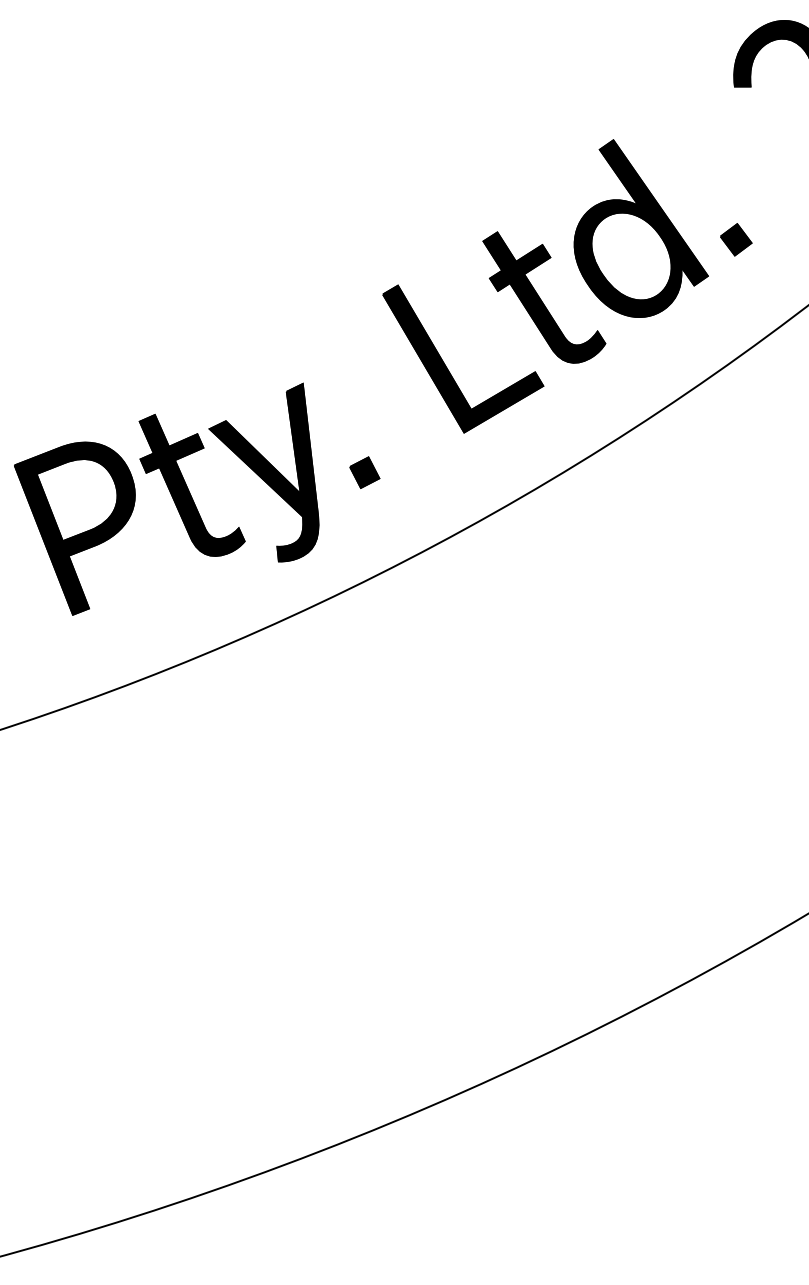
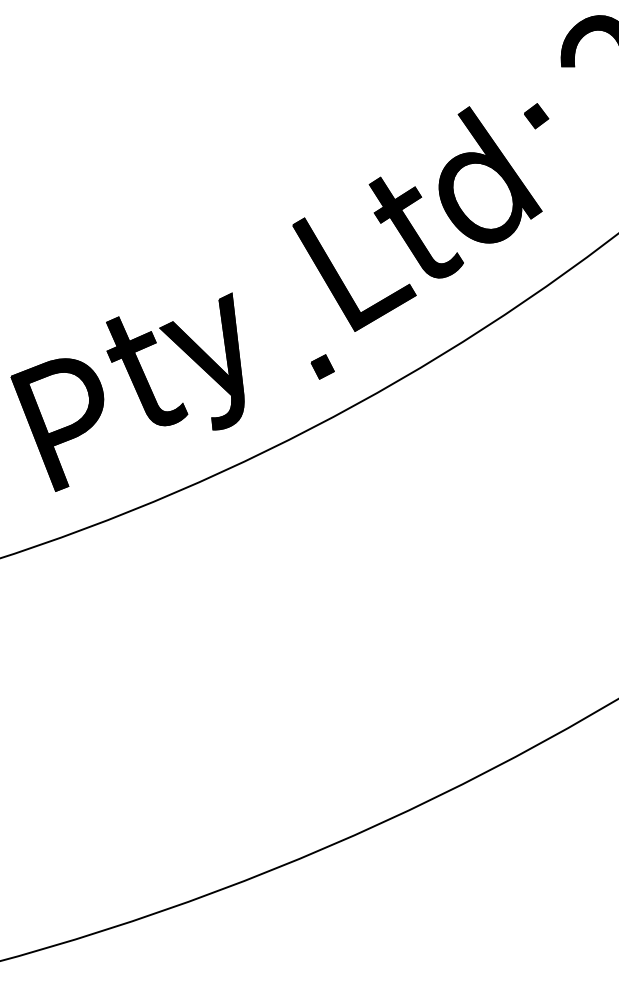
part: (736, 239) -> (536, 115), moved
part: (364, 472) -> (322, 366), moved
part: (74, 528) -> (57, 424), moved

